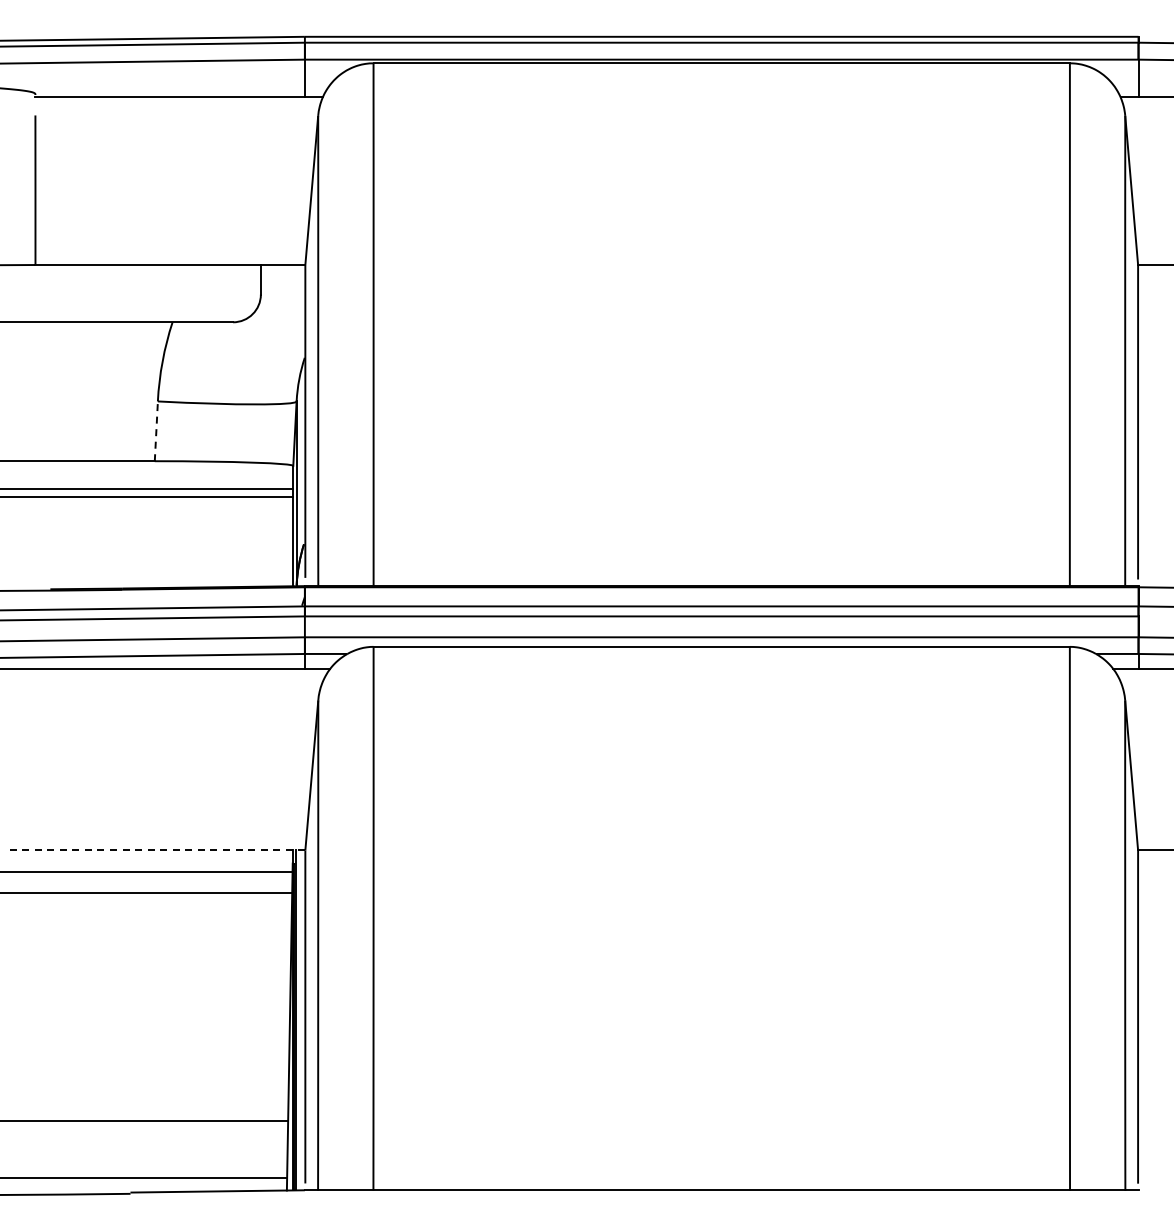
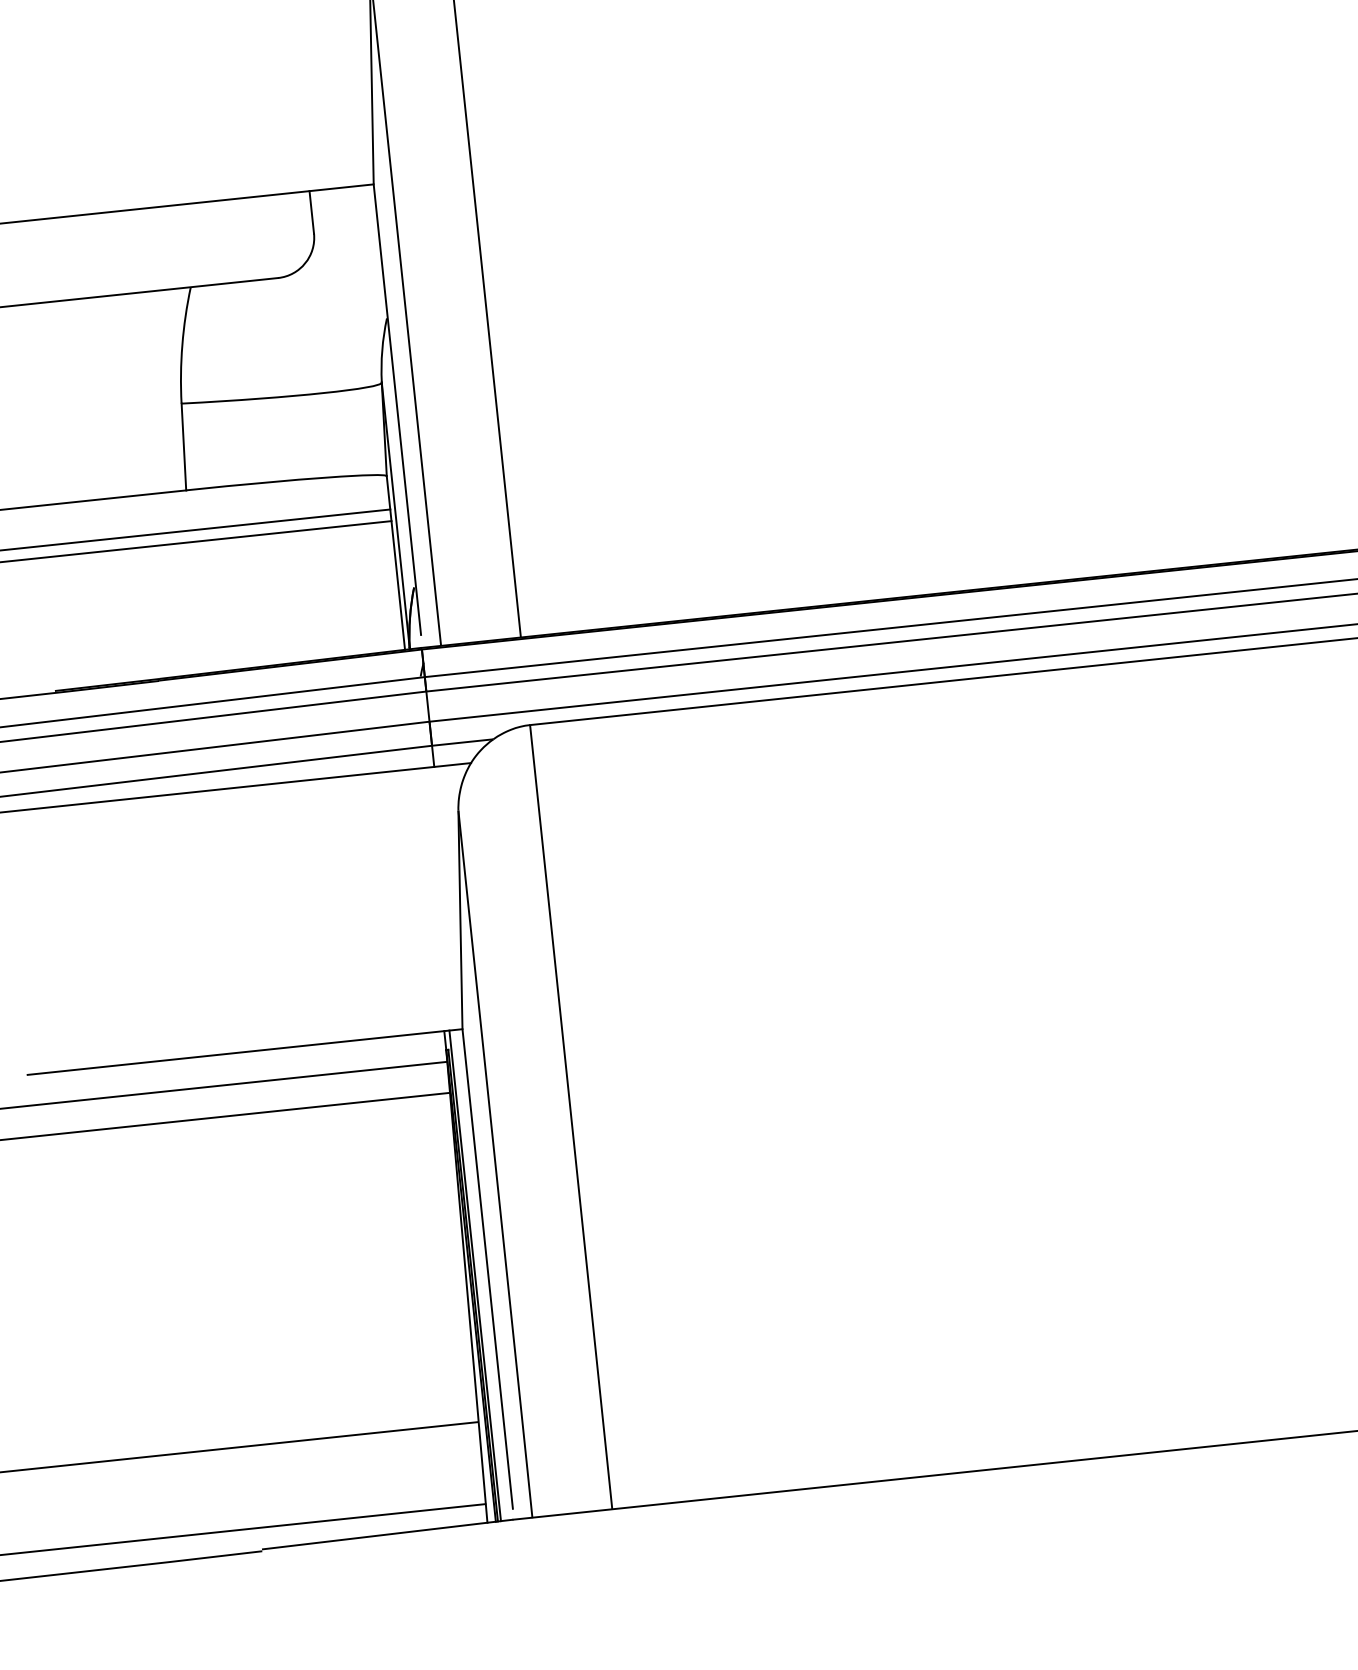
line: (156, 431) -> (184, 447), dashed -> solid
line: (154, 850) -> (244, 1052), dashed -> solid

